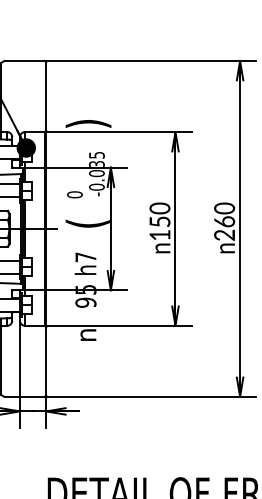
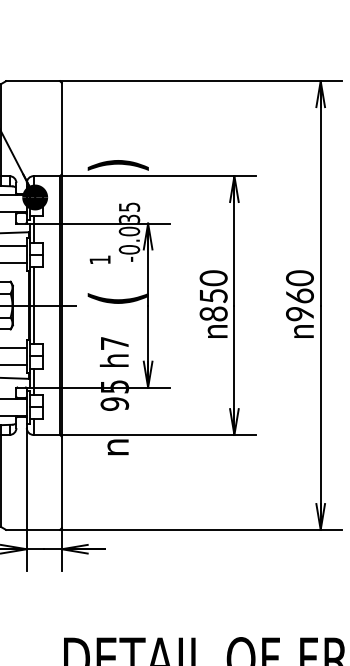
text: (74, 194) -> (99, 259), 0 -> 1
text: (159, 234) -> (213, 312), 150 -> 850
text: (224, 234) -> (299, 312), 260 -> 960

